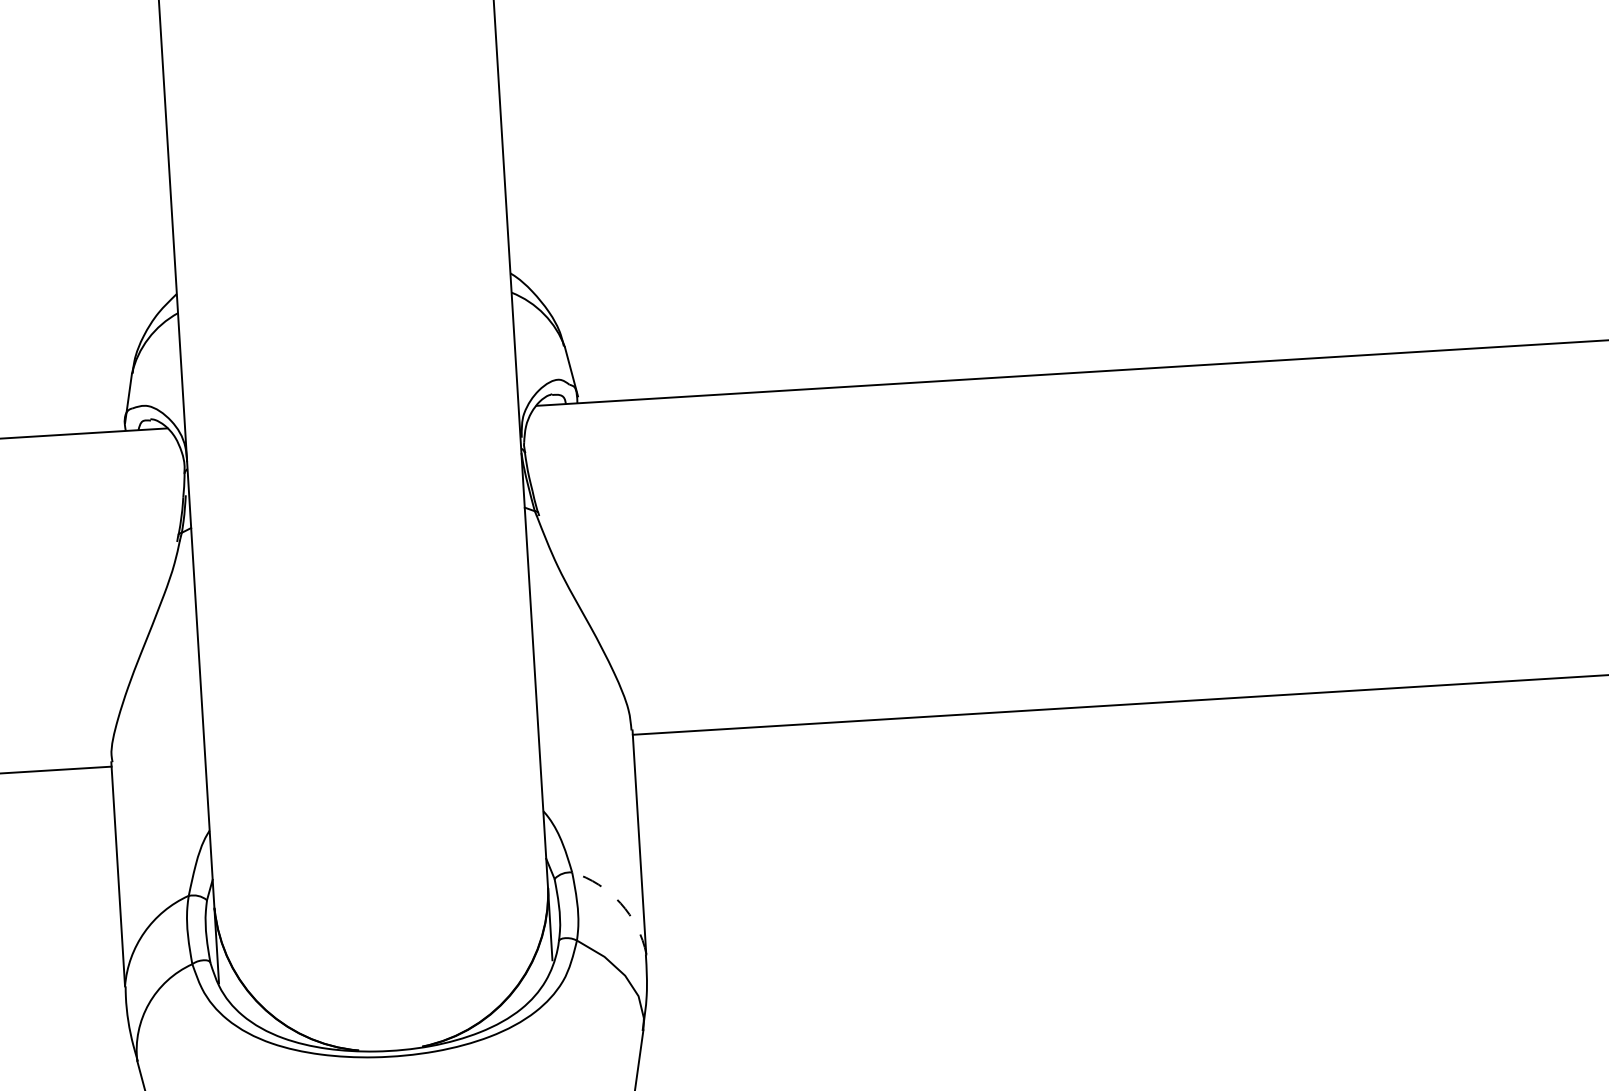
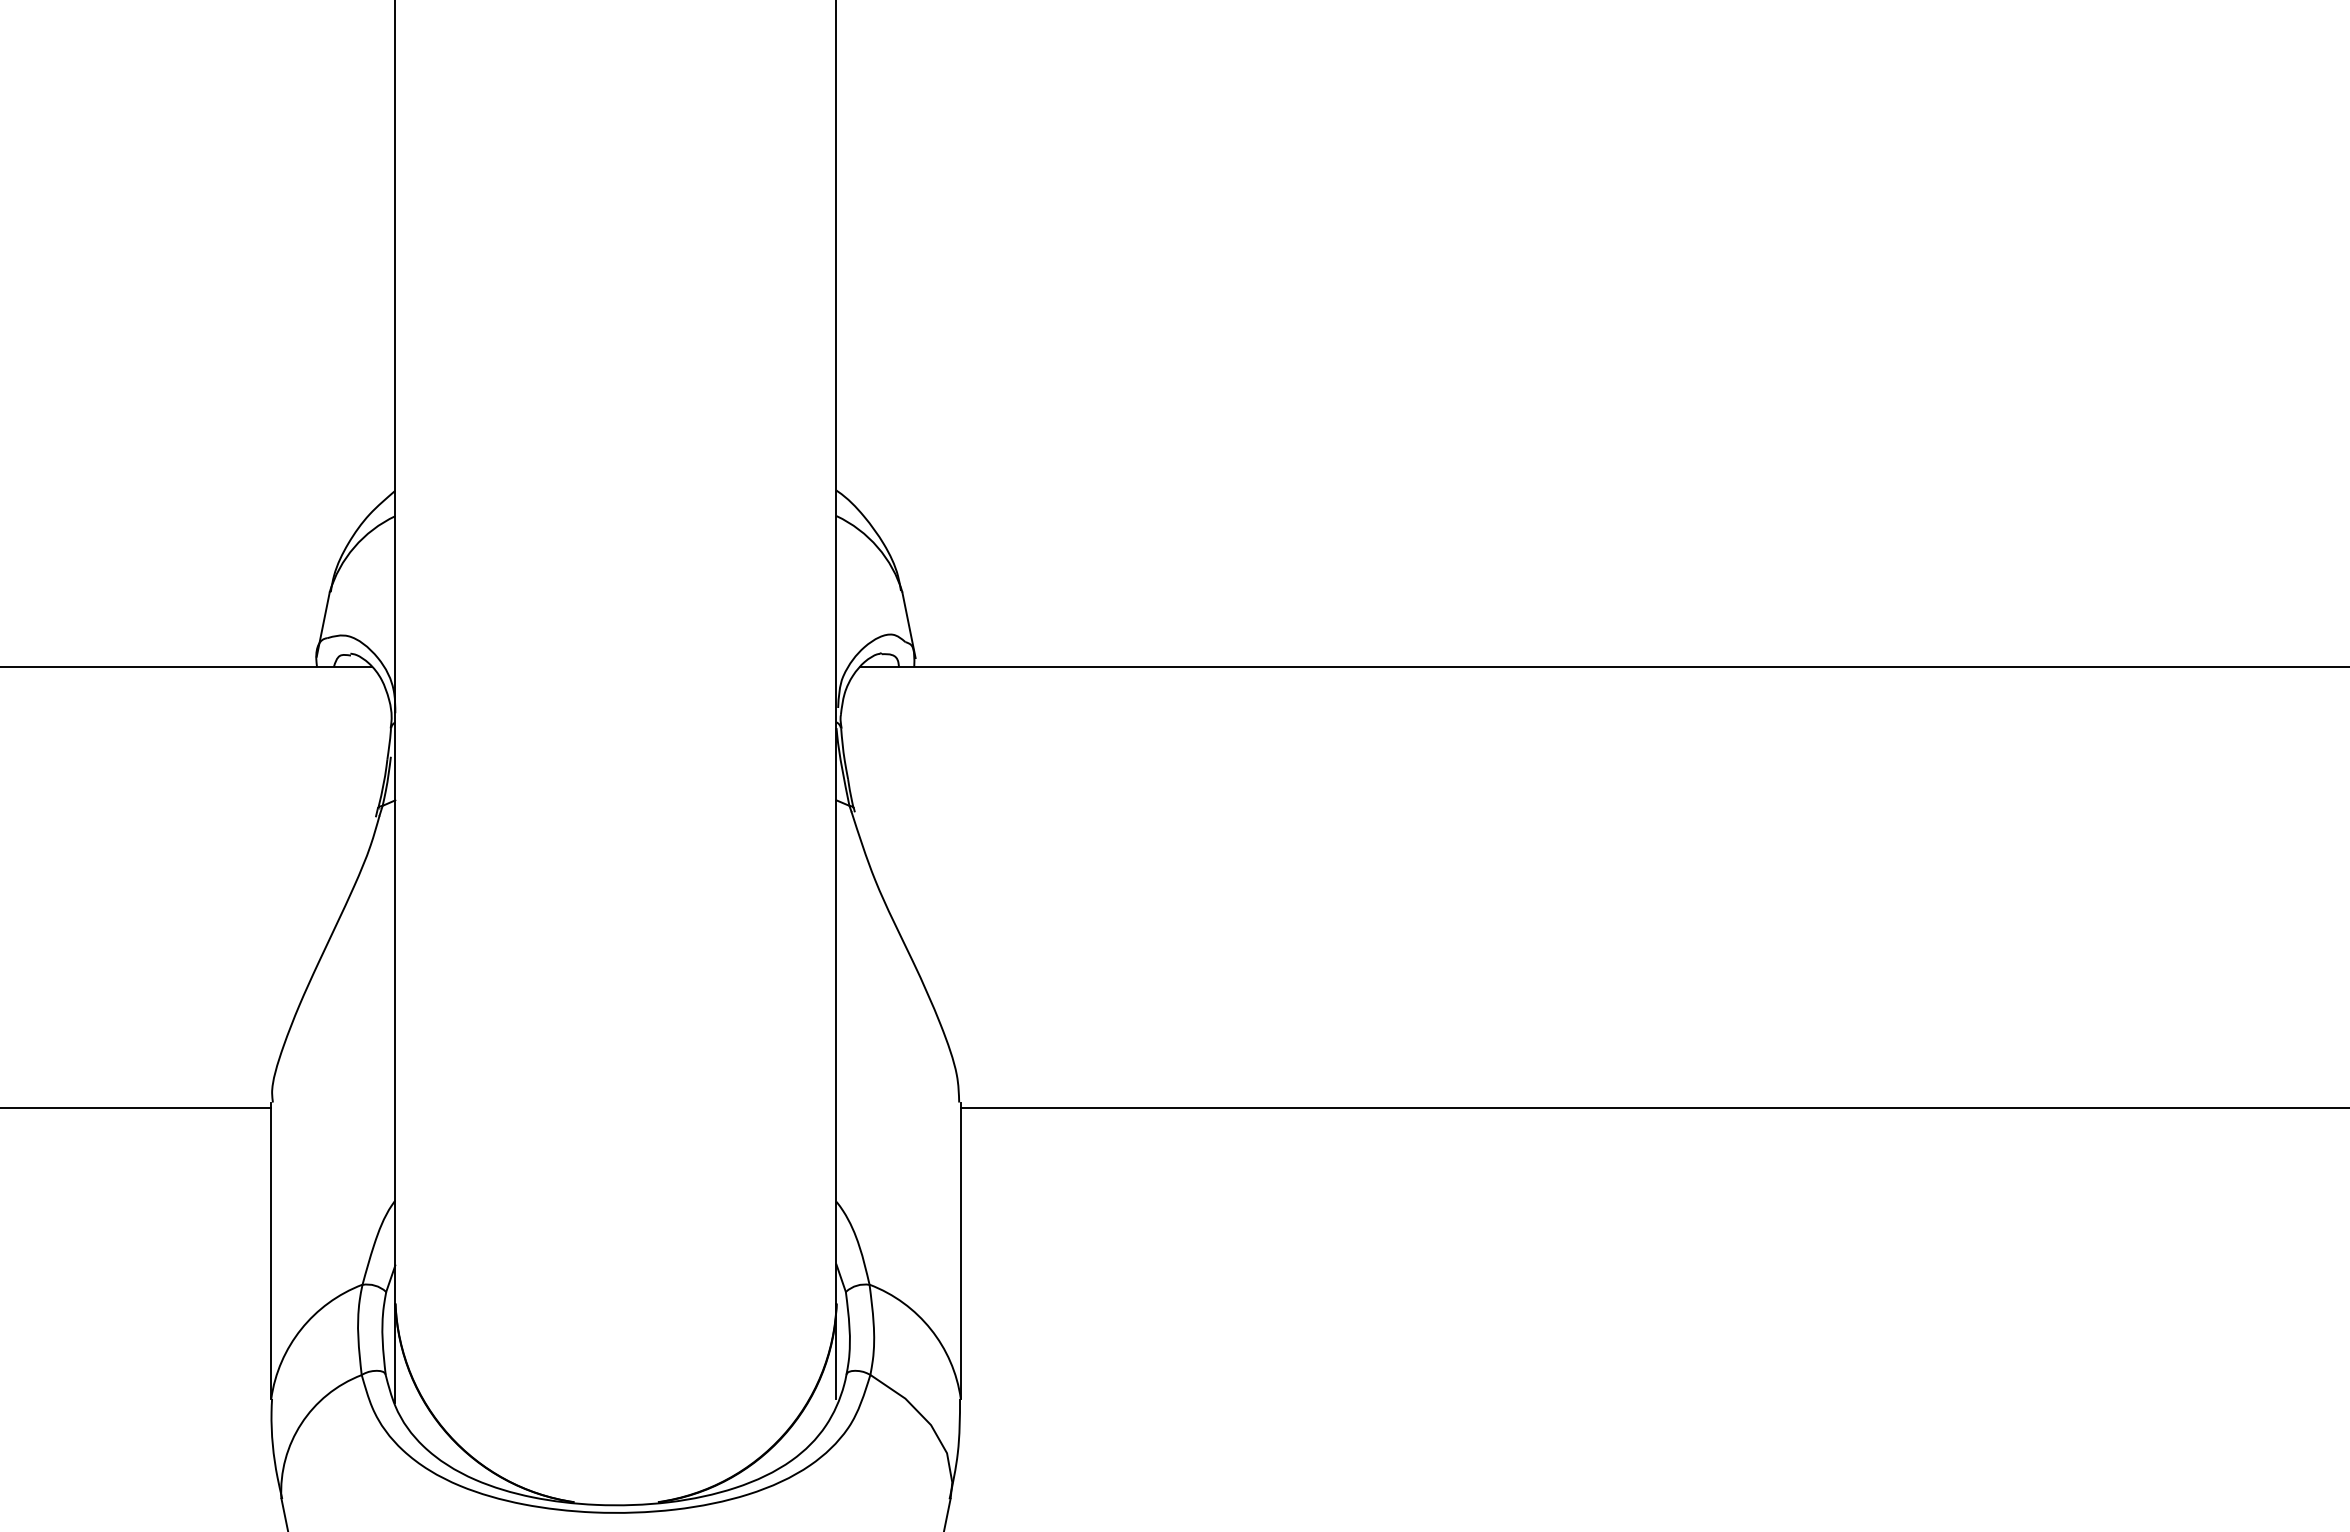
arc: (620, 903) -> (930, 1329), dashed -> solid

